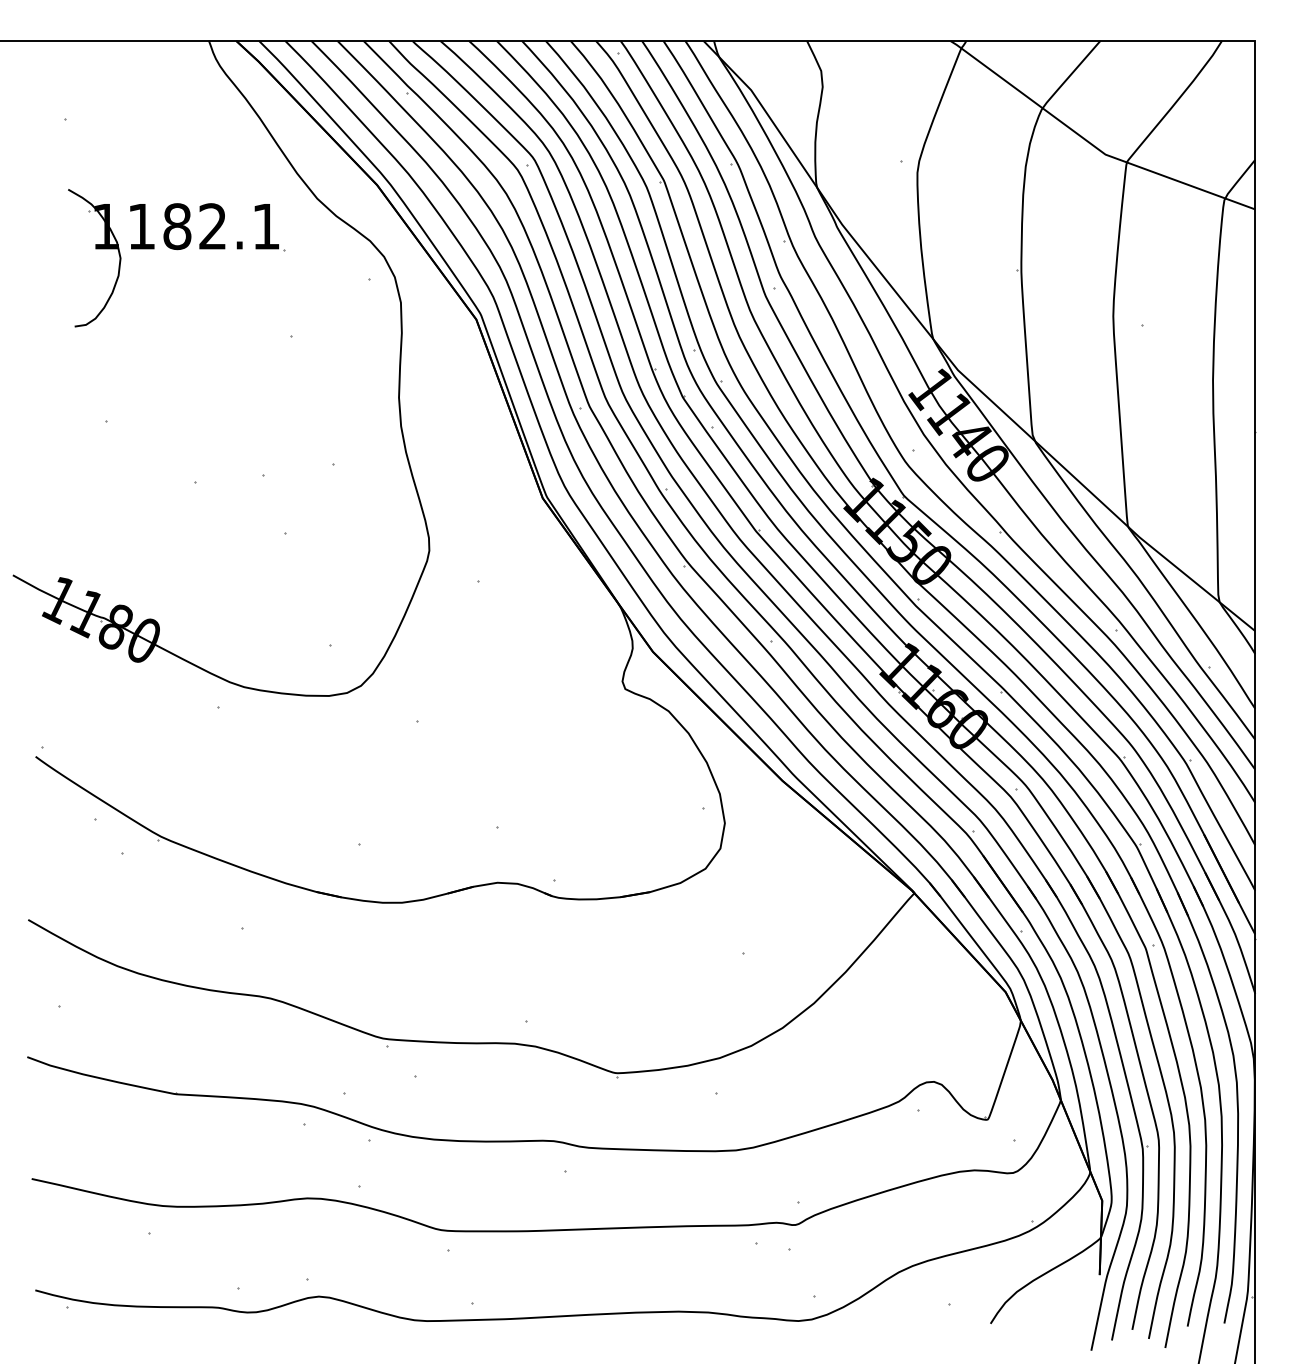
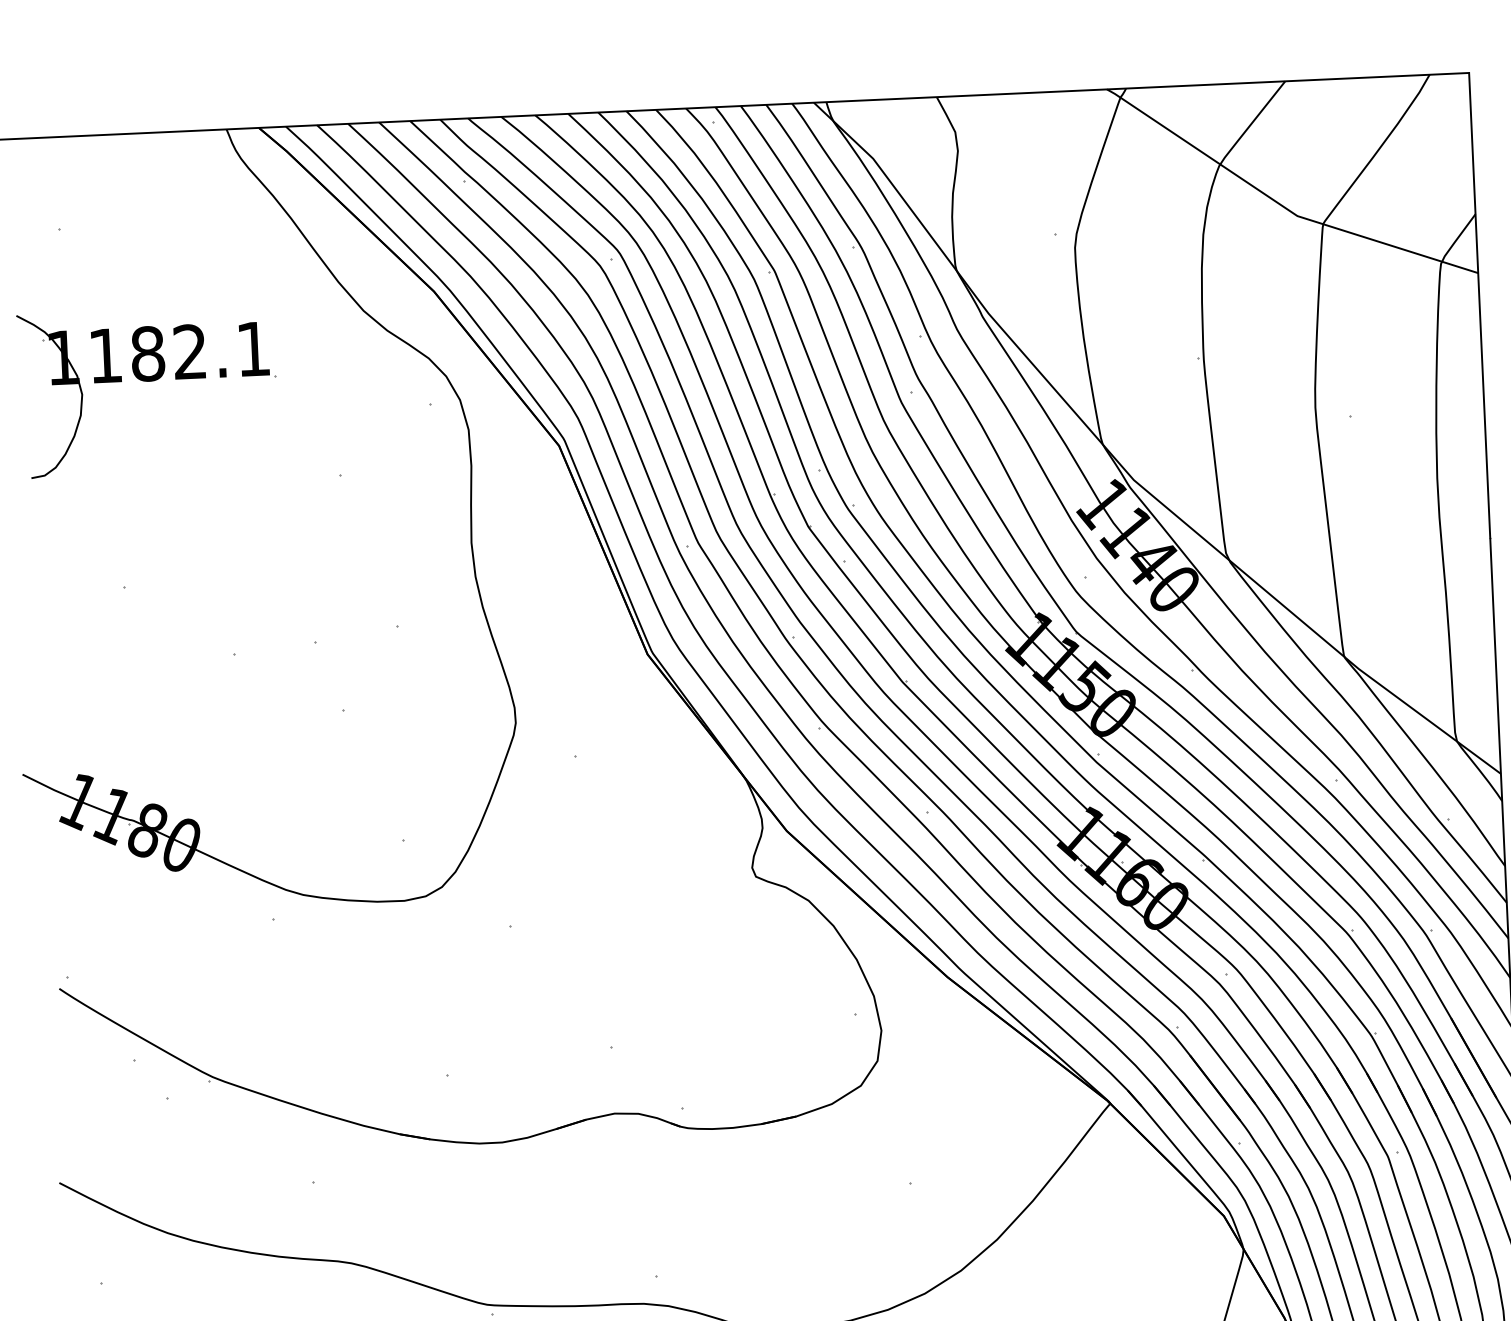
part: (177, 250) -> (149, 382), moved

